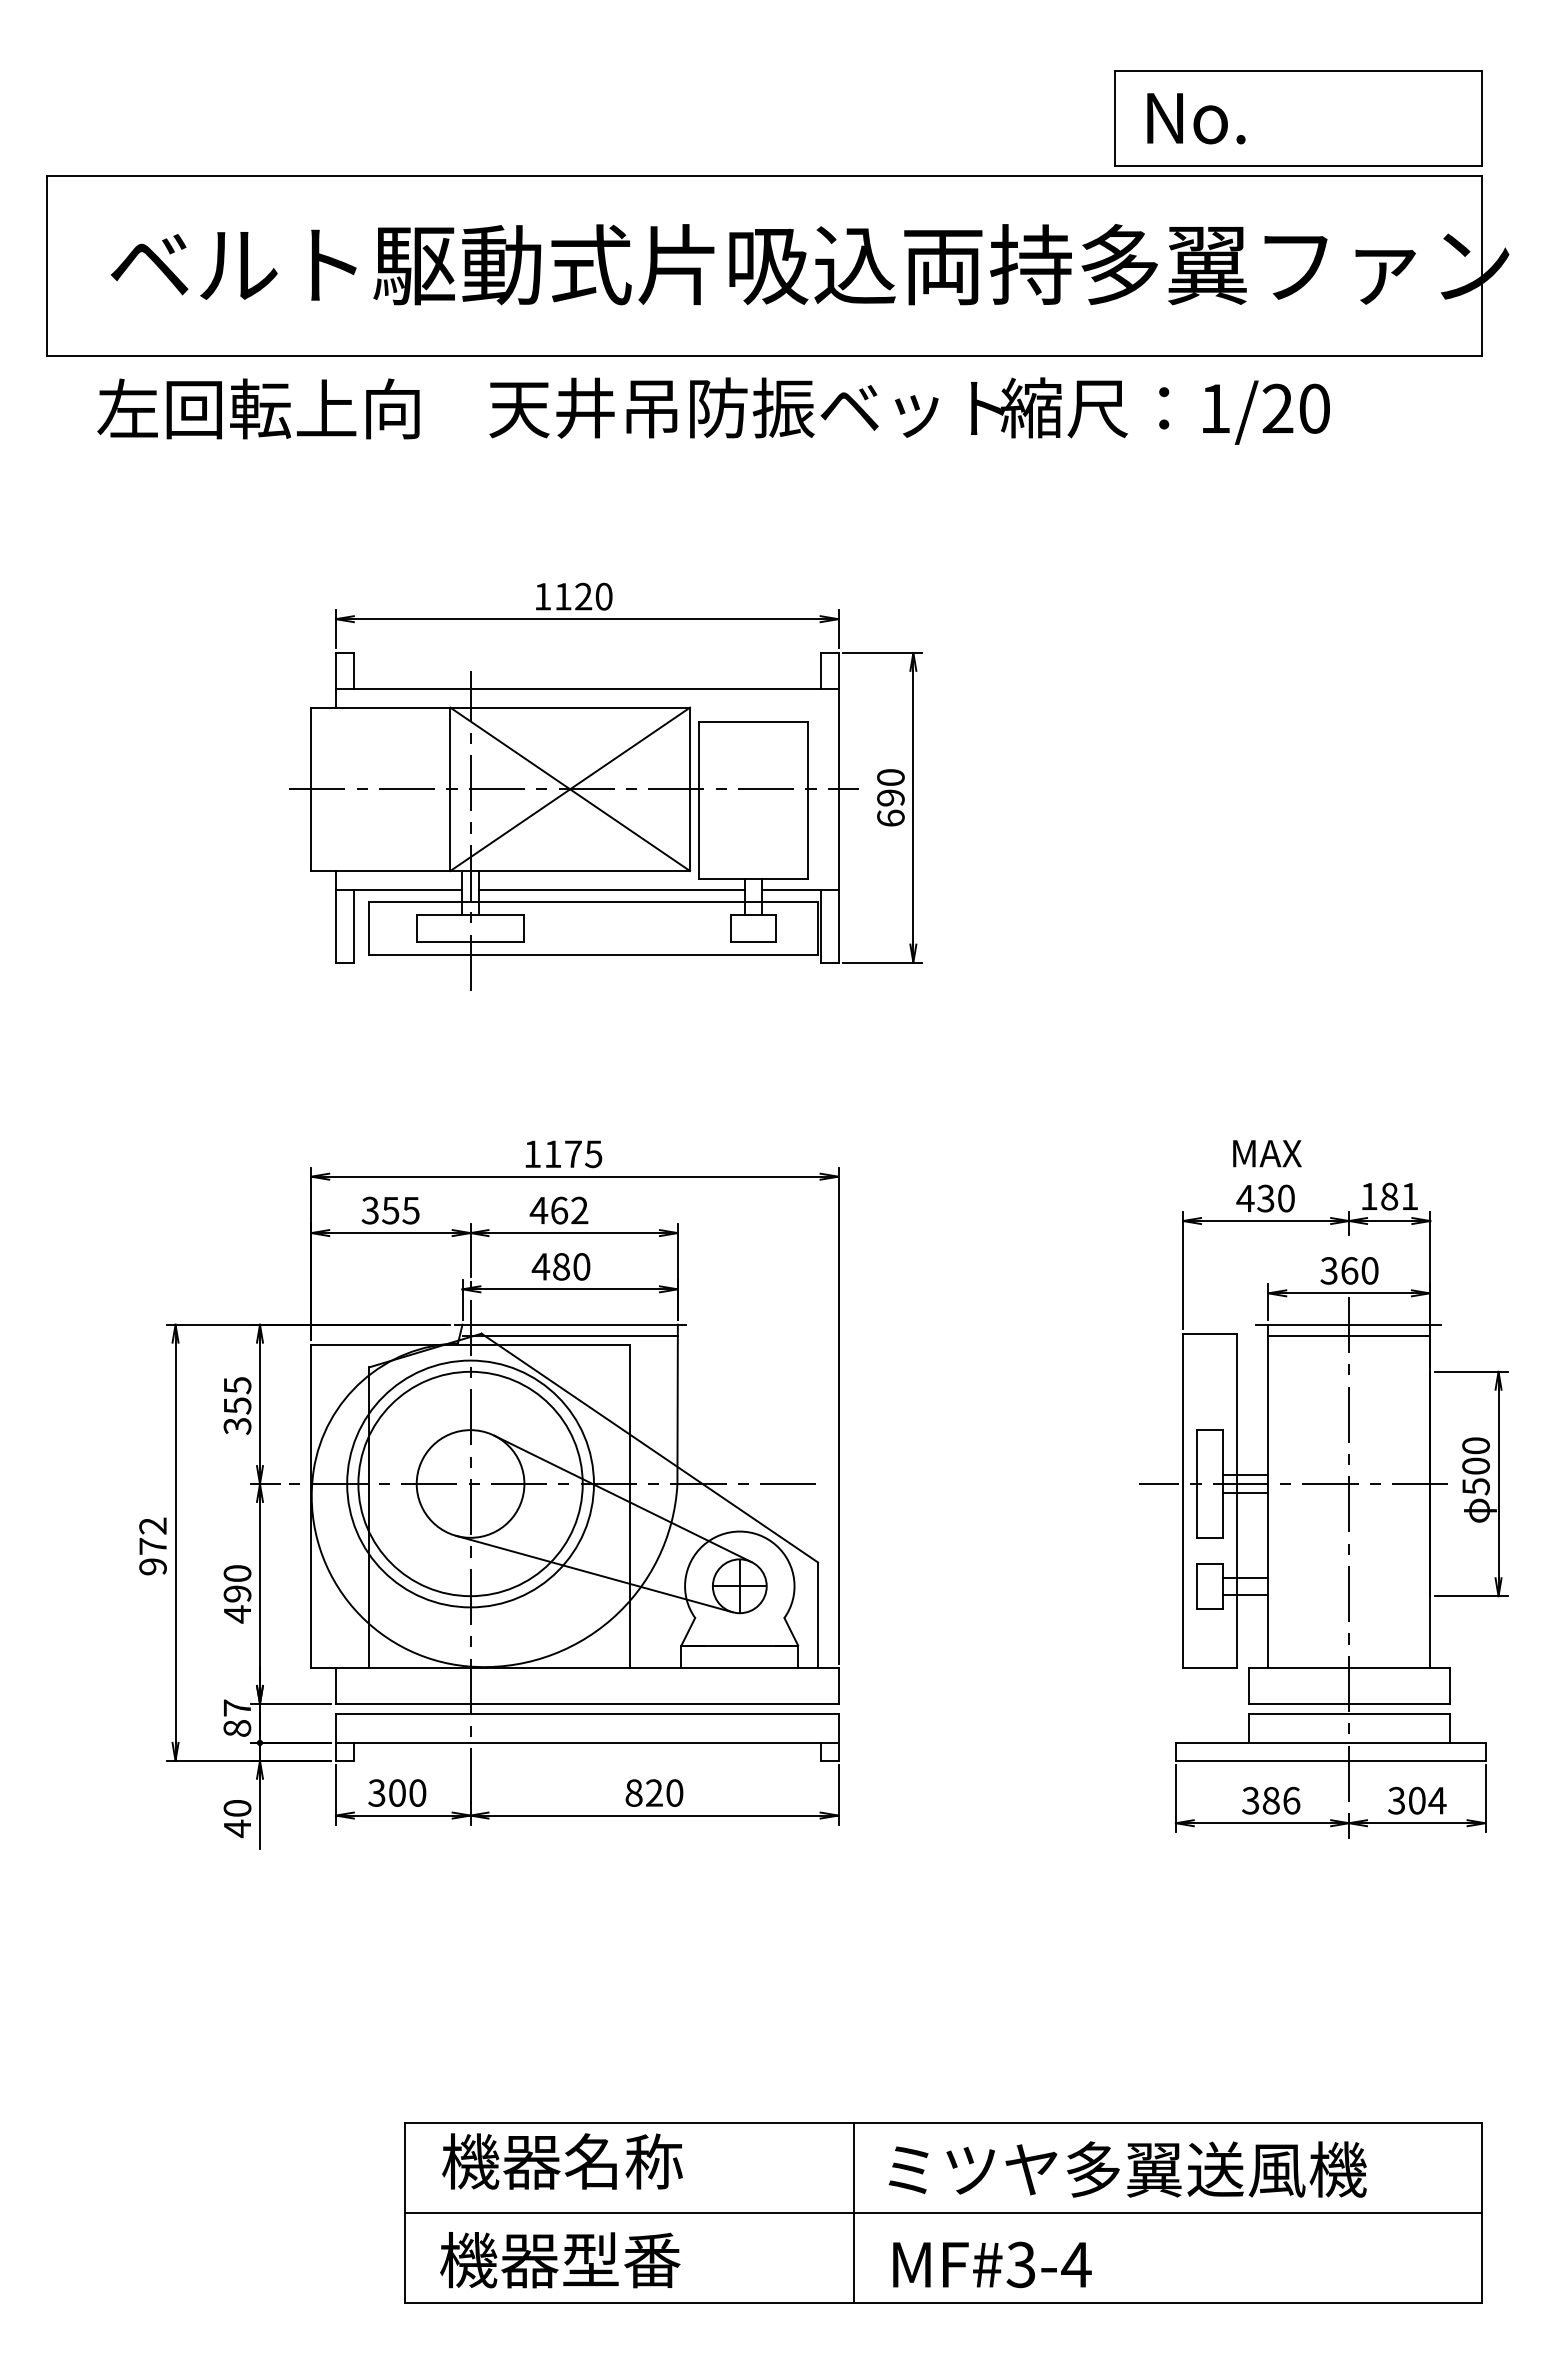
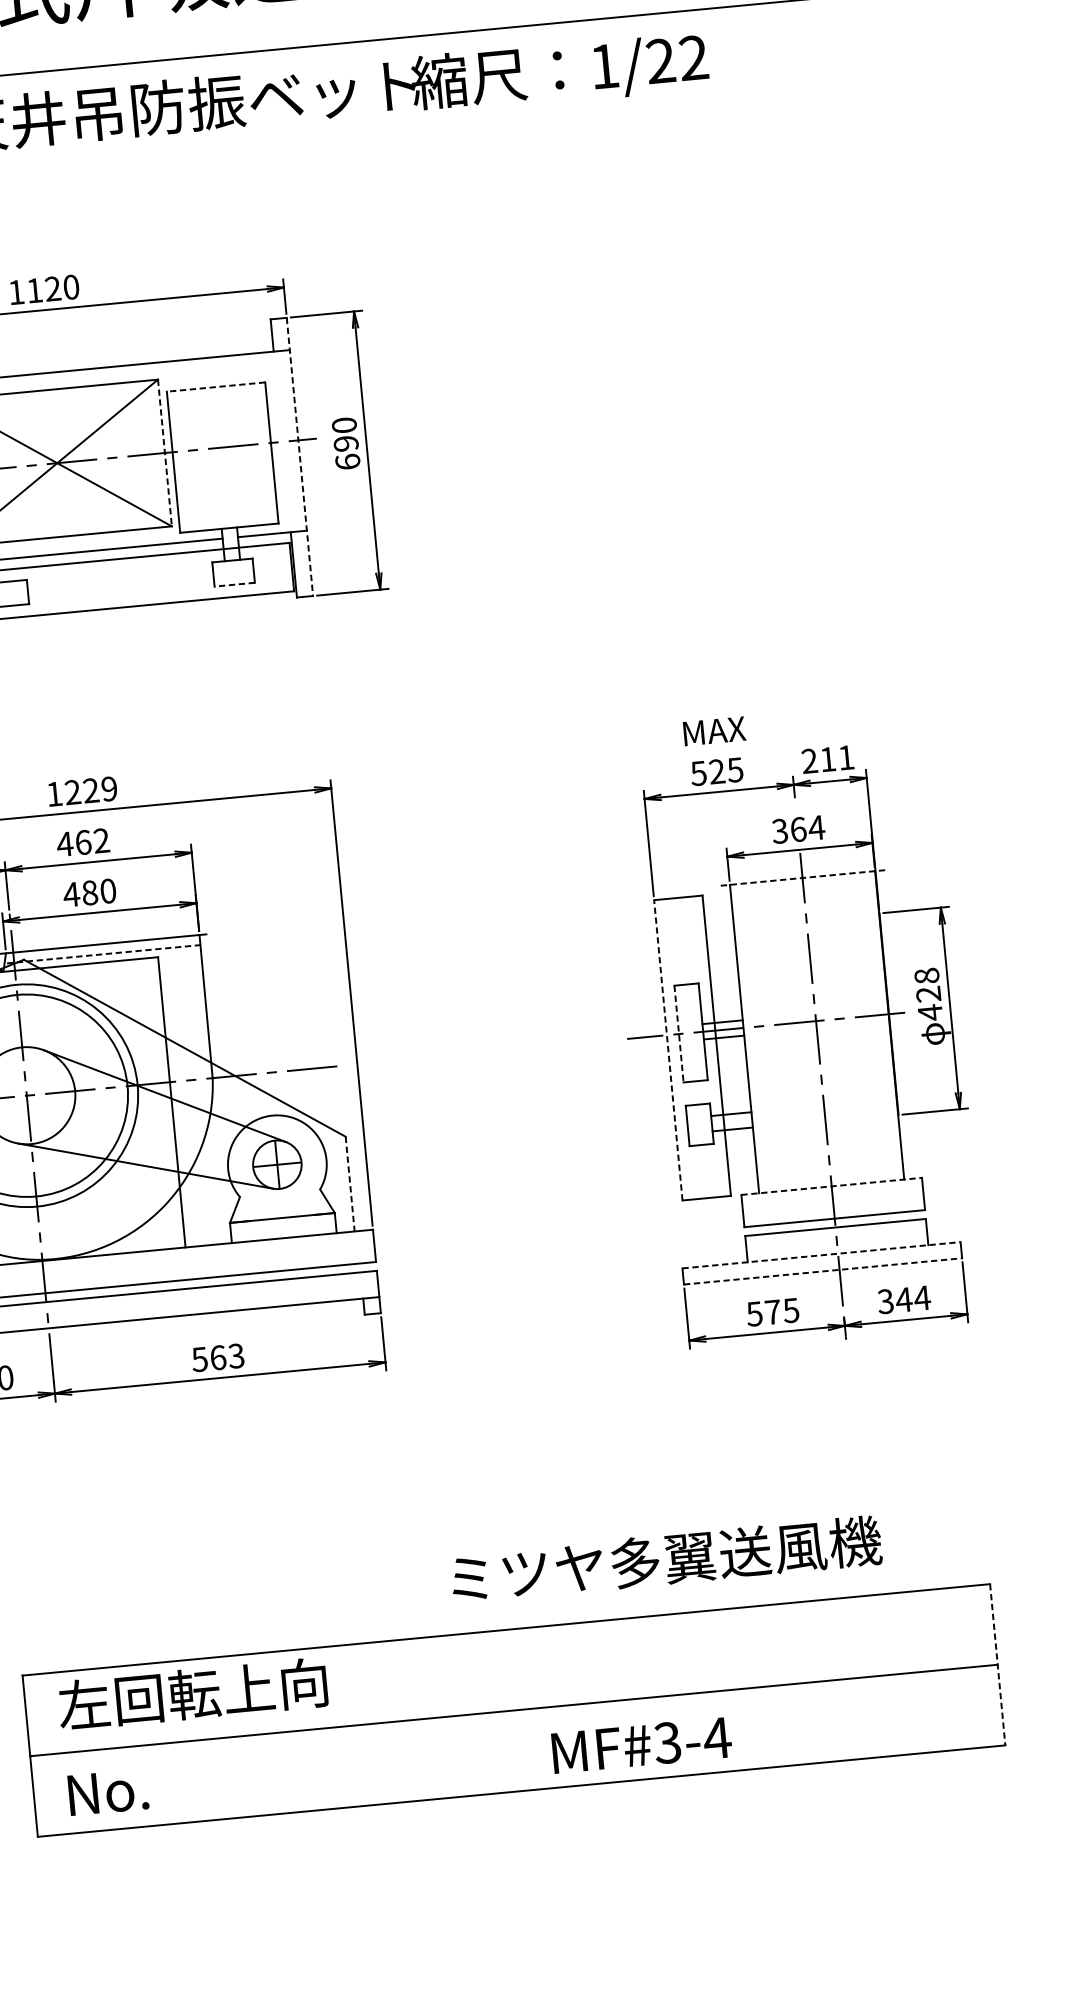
text: (1314, 408) -> (693, 57), 1/20 -> 1/22
line: (753, 721) -> (216, 386), solid -> dashed
line: (690, 789) -> (165, 453), solid -> dashed
line: (838, 807) -> (299, 456), solid -> dashed
line: (752, 941) -> (234, 584), solid -> dashed
text: (573, 1154) -> (91, 790), 1175 -> 1229
text: (1379, 1196) -> (818, 760), 181 -> 211
text: (1265, 1198) -> (716, 771), 430 -> 525
text: (1369, 1270) -> (816, 827), 360 -> 364
line: (1348, 1324) -> (801, 877), solid -> dashed
line: (570, 1335) -> (103, 953), solid -> dashed
line: (1348, 1335) -> (802, 887), removed
text: (1475, 1466) -> (928, 994), 500 -> 428
line: (1196, 1484) -> (679, 1034), solid -> dashed
line: (1183, 1500) -> (668, 1050), solid -> dashed
line: (818, 1615) -> (350, 1184), solid -> dashed
line: (1349, 1667) -> (832, 1185), solid -> dashed
line: (1330, 1742) -> (821, 1254), solid -> dashed
line: (1330, 1760) -> (822, 1271), solid -> dashed
text: (654, 1792) -> (218, 1357), 820 -> 563
text: (1271, 1800) -> (773, 1312), 386 -> 575
text: (1416, 1800) -> (903, 1299), 304 -> 344
text: (591, 2161) -> (192, 1694), 機器名称 -> 左回転上向
text: (1127, 2169) -> (666, 1559), moved
line: (854, 2212) -> (433, 1717), removed
line: (1482, 2213) -> (997, 1665), solid -> dashed
text: (560, 2260) -> (173, 1785), 機器型番 -> No.
text: (992, 2264) -> (641, 1745), moved

